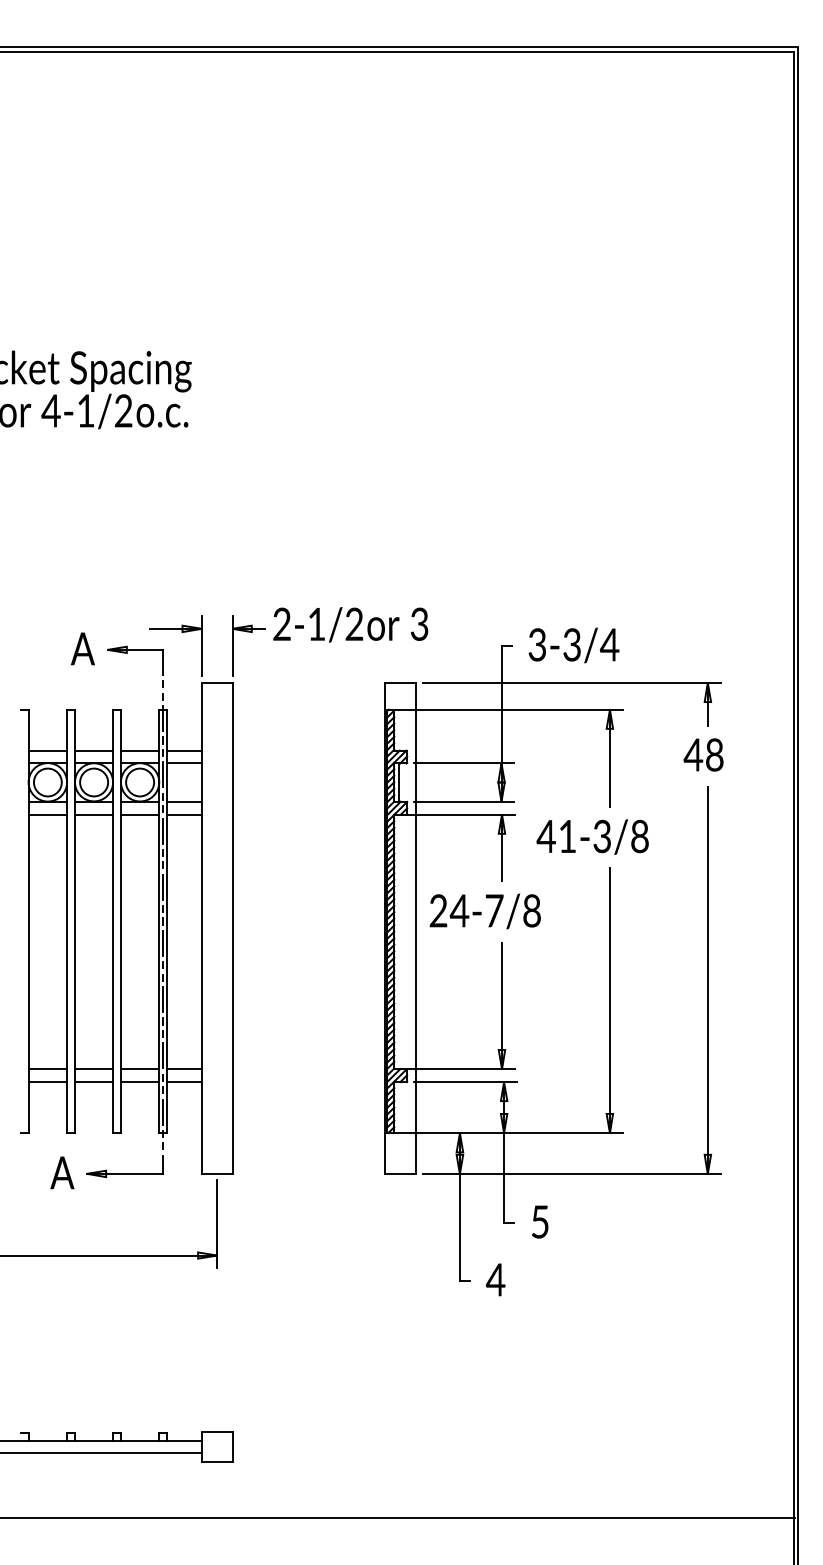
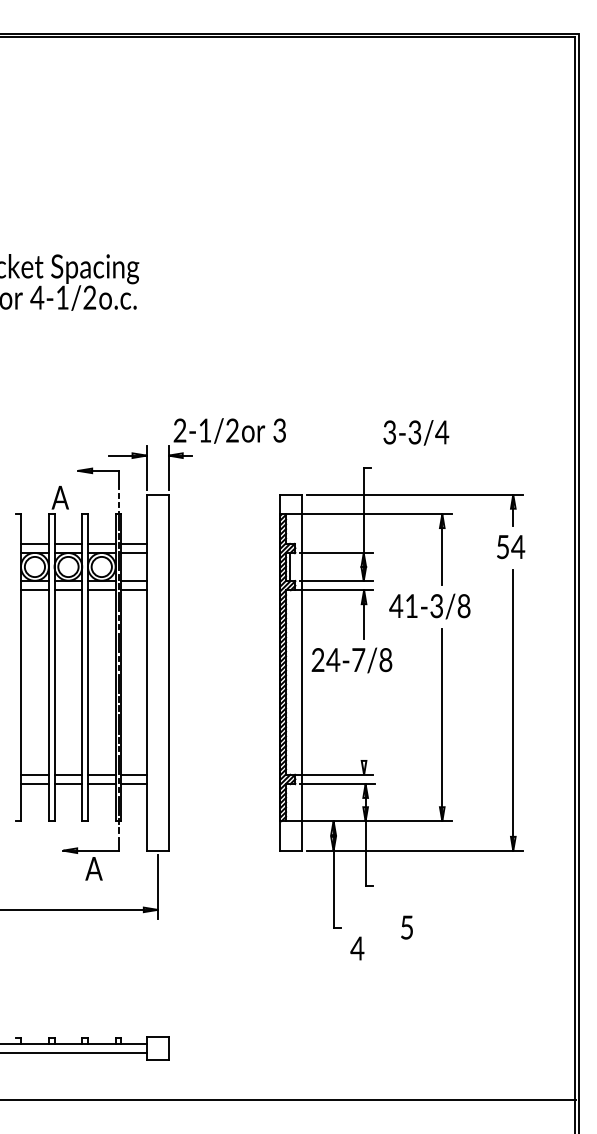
text: (350, 624) -> (229, 430), moved
text: (573, 645) -> (415, 432), moved
text: (82, 648) -> (60, 497), moved
text: (703, 754) -> (510, 546), 48 -> 54
line: (502, 1005) -> (364, 728), removed
text: (62, 1172) -> (94, 868), moved
text: (540, 1221) -> (407, 927), moved
text: (495, 1279) -> (357, 948), moved

